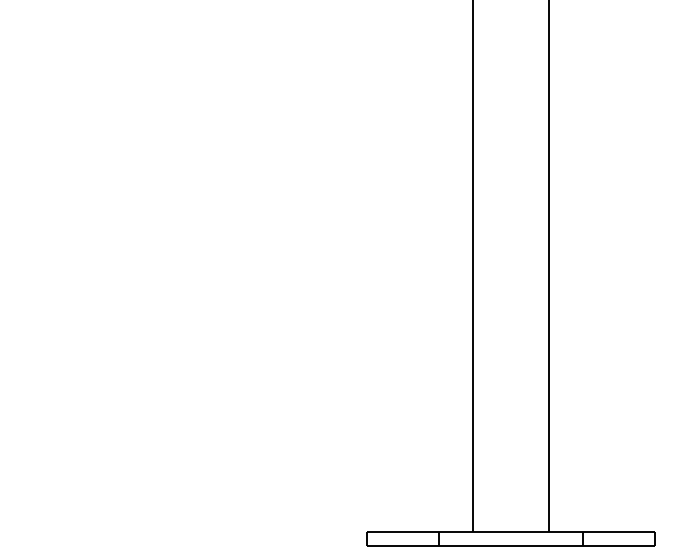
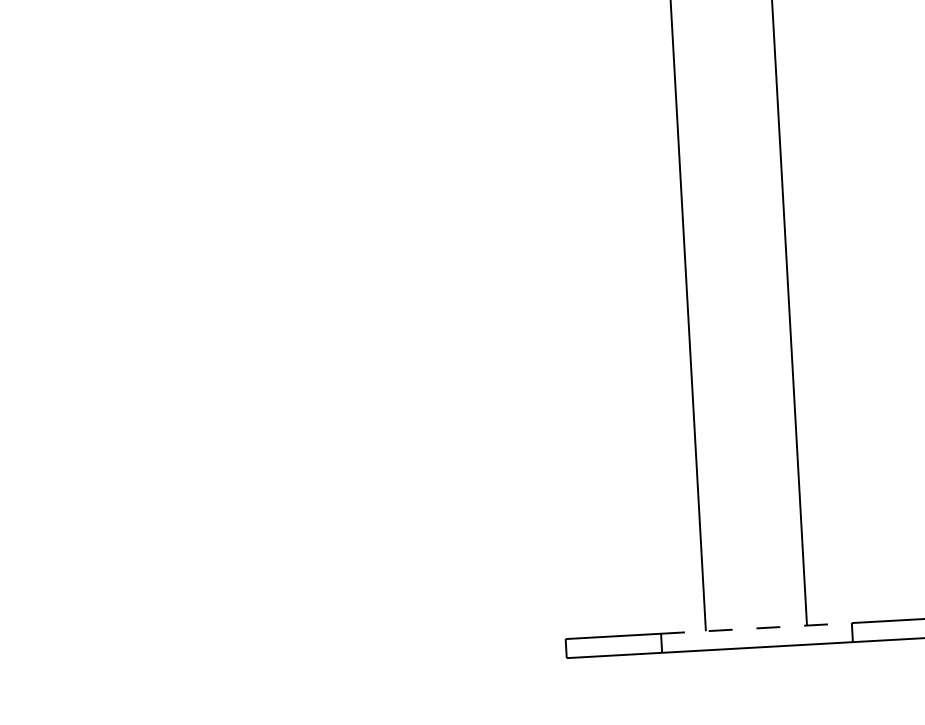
line: (510, 531) -> (755, 628), solid -> dashed

